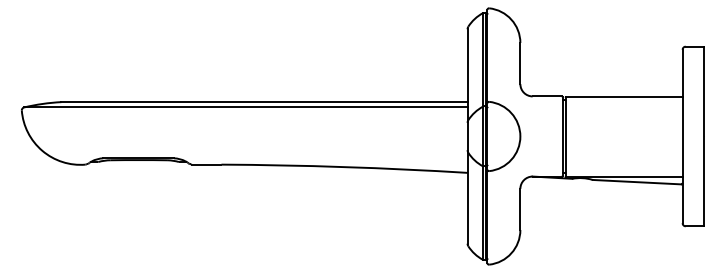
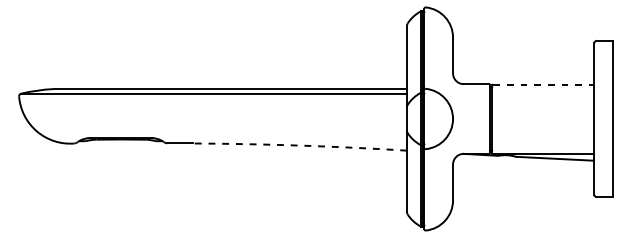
line: (625, 96) -> (544, 84), solid -> dashed
arc: (344, 167) -> (299, 145), solid -> dashed

